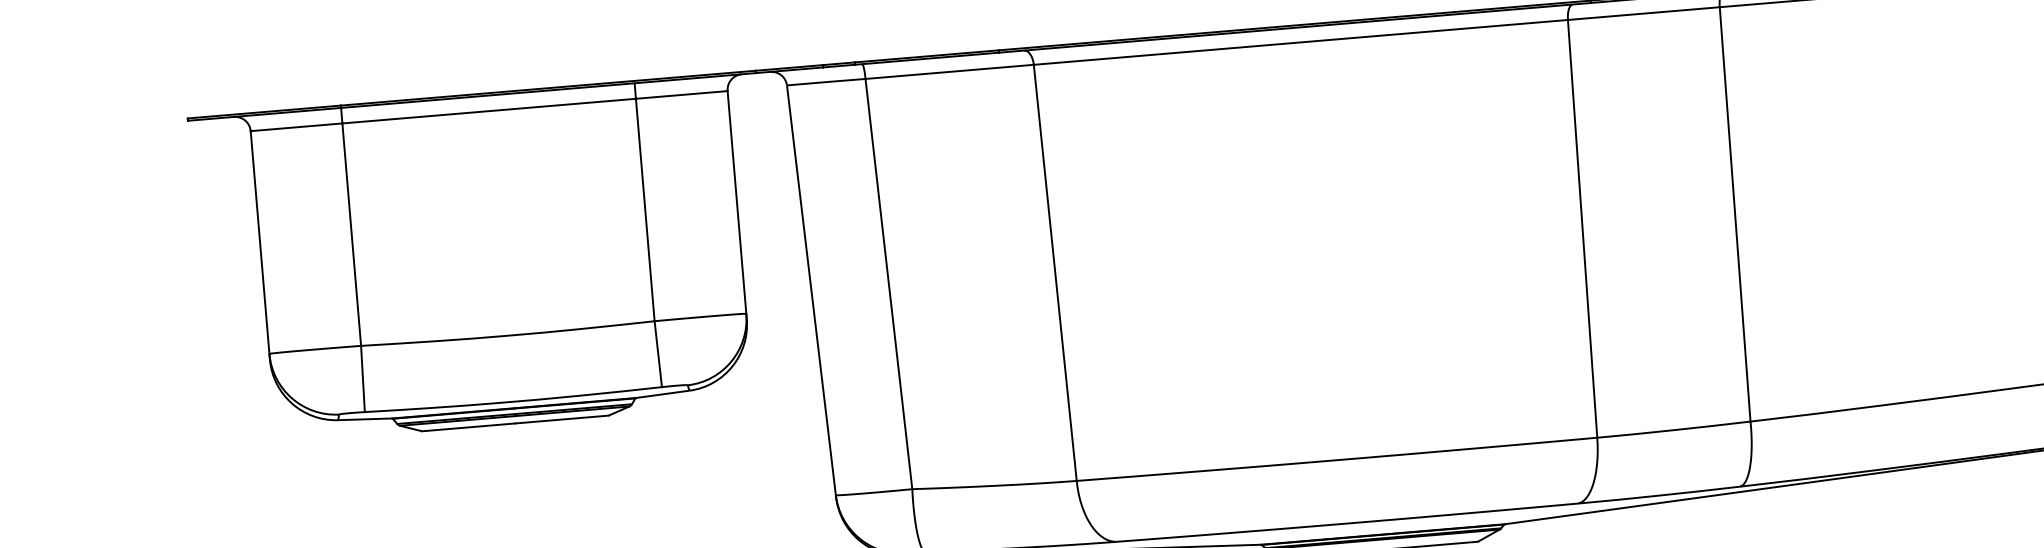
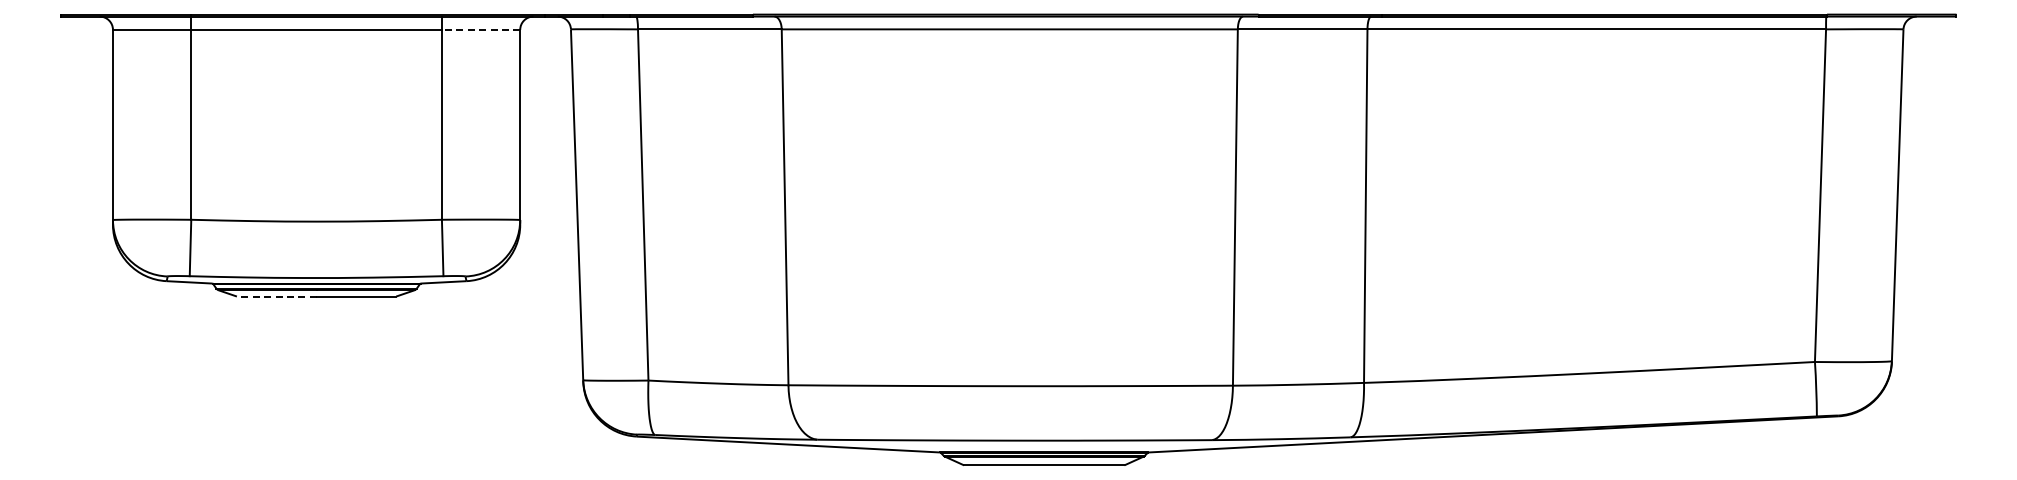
line: (681, 94) -> (480, 29), solid -> dashed
line: (468, 427) -> (276, 296), solid -> dashed

